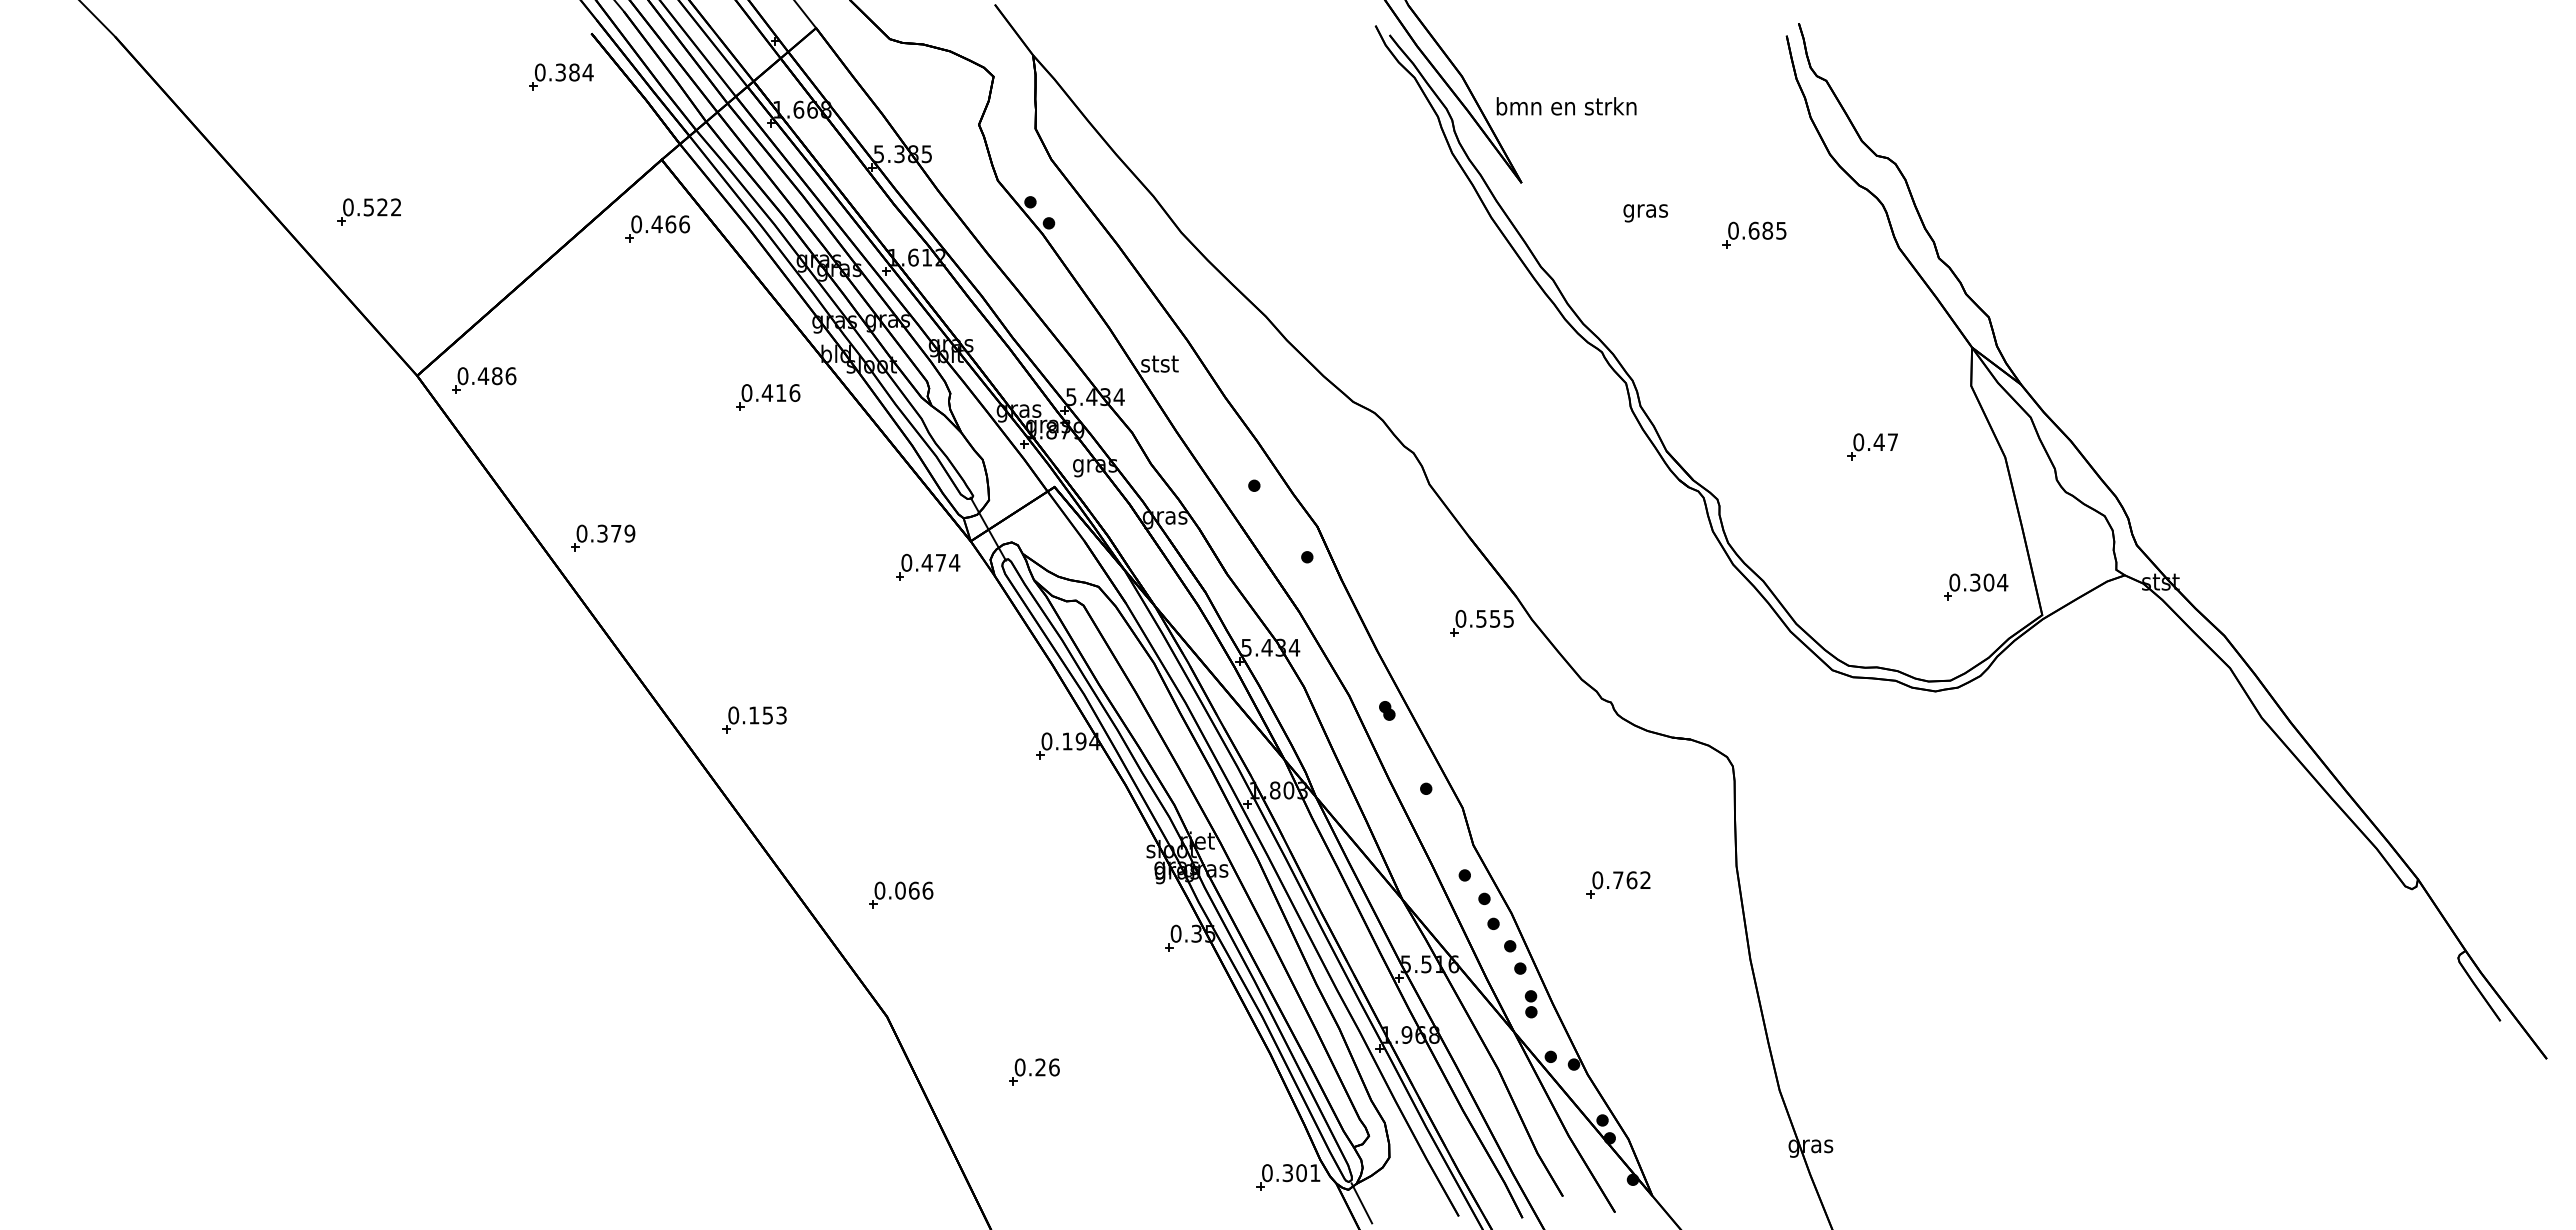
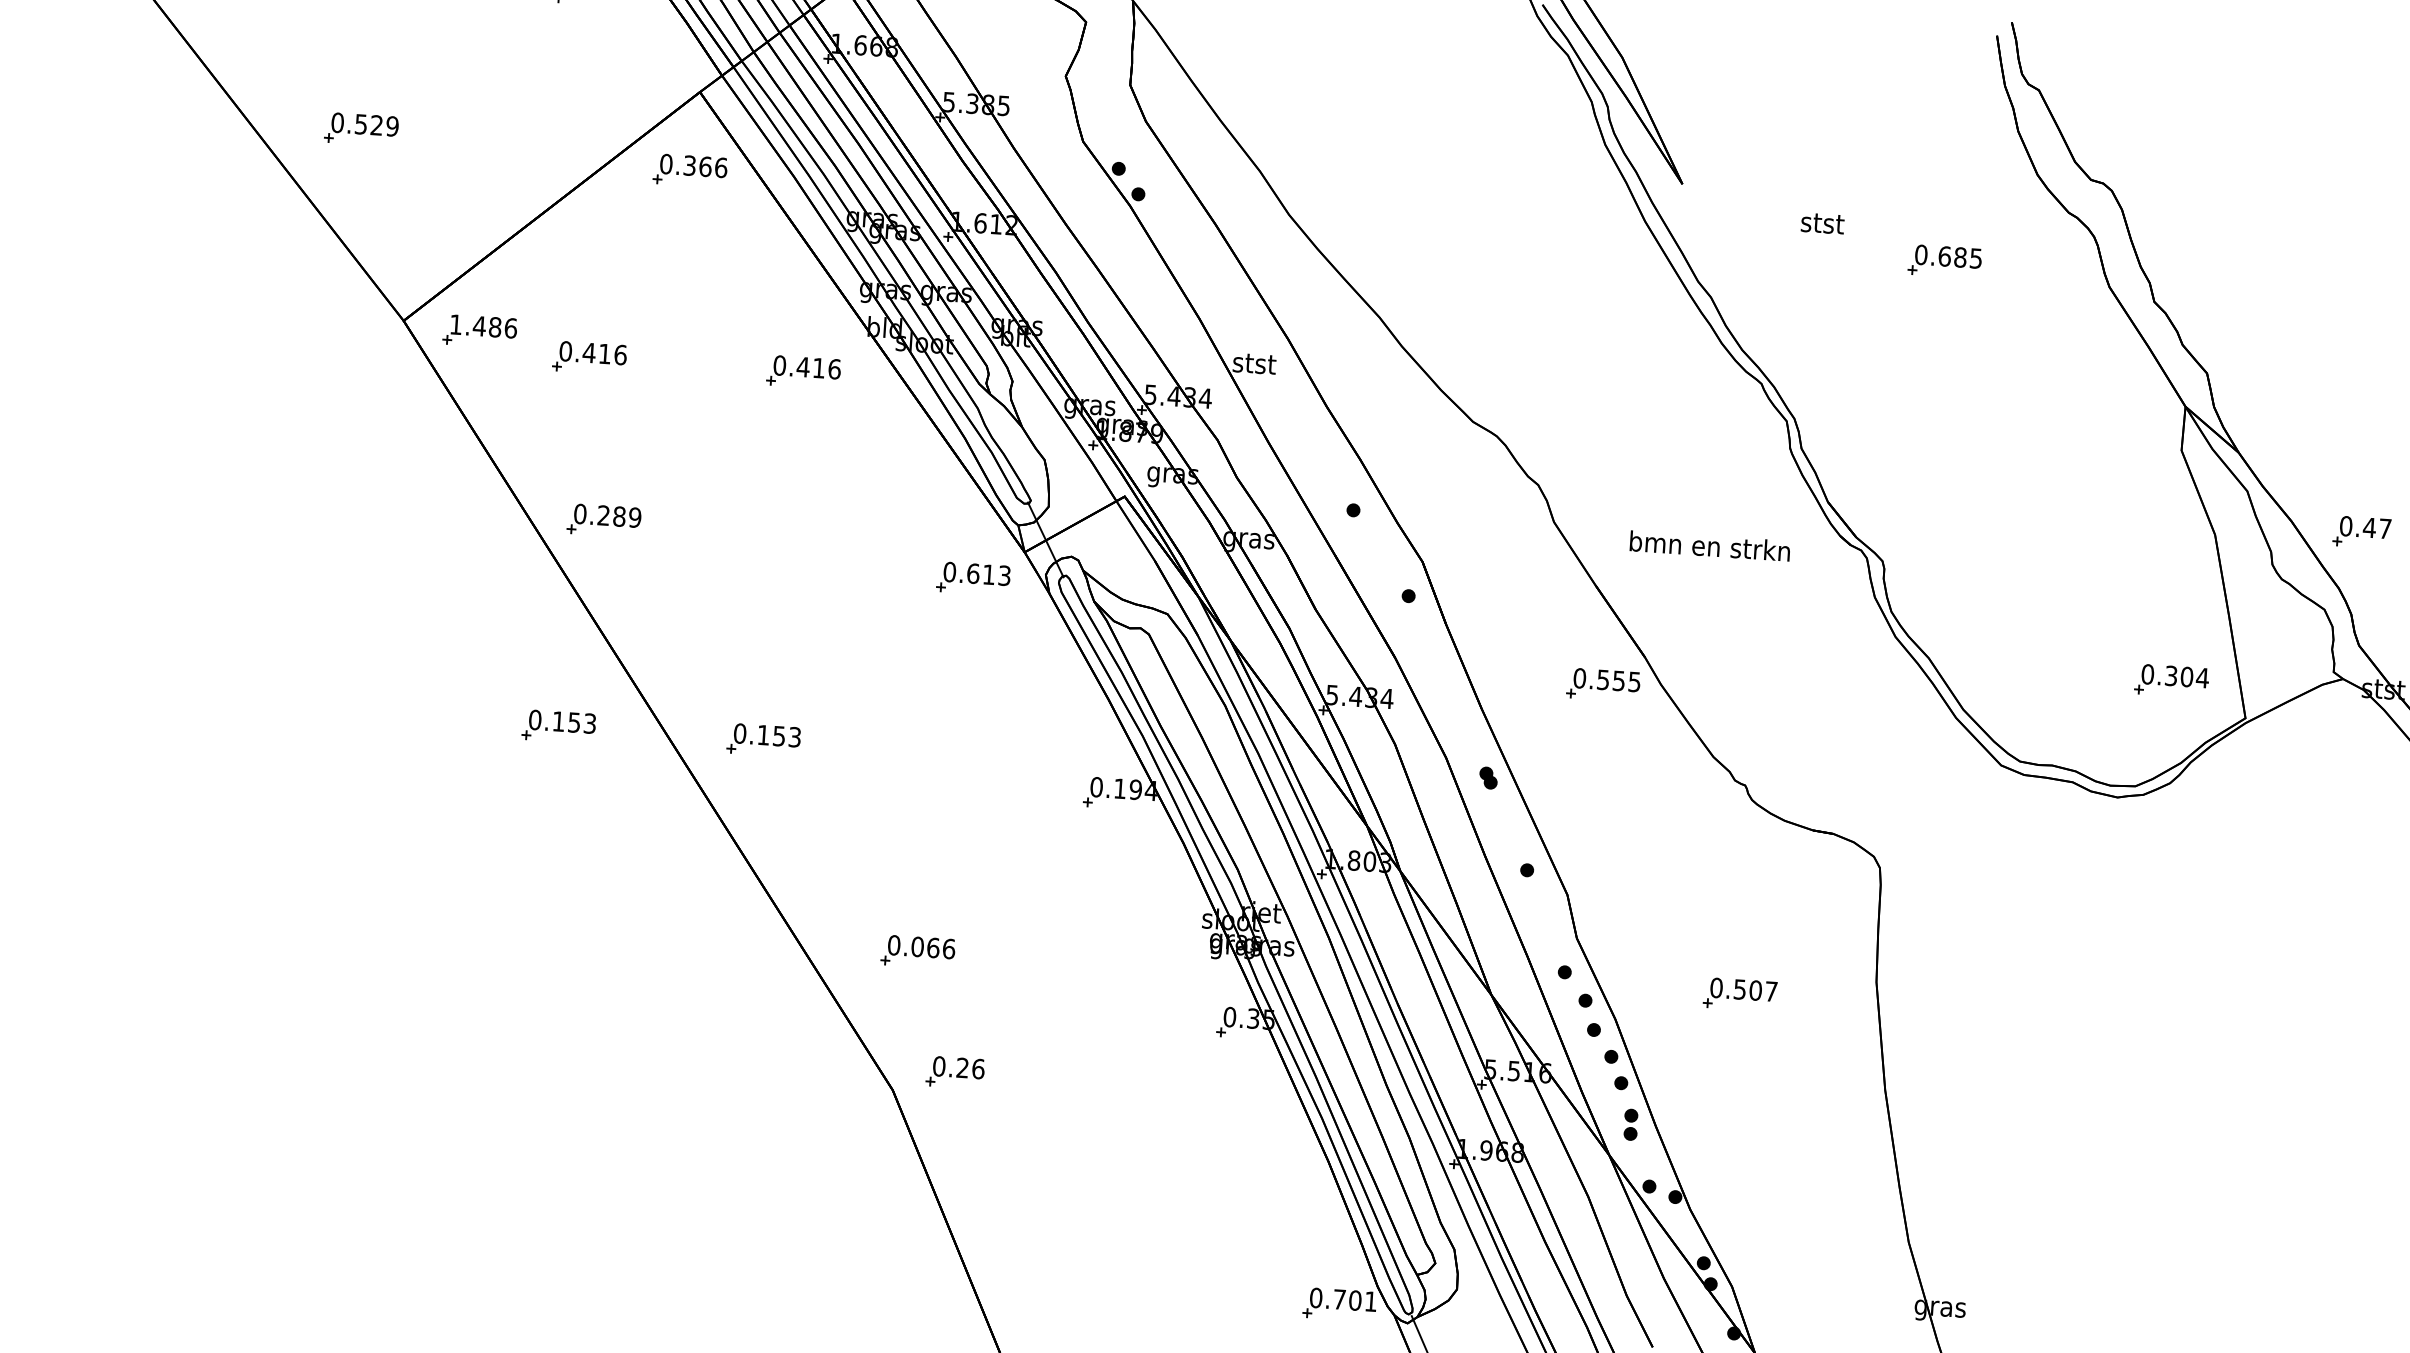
text: (1566, 106) -> (1709, 546), moved
text: (395, 207) -> (391, 126), 0.522 -> 0.529
text: (1645, 211) -> (1822, 226), gras -> stst
text: (656, 224) -> (689, 165), 0.466 -> 0.366
text: (462, 376) -> (455, 325), 0.486 -> 1.486
part: (581, 397) -> (590, 358), added
part: (1872, 446) -> (2361, 532), moved
text: (609, 533) -> (611, 515), 0.379 -> 0.289
text: (940, 562) -> (988, 574), 0.474 -> 0.613
part: (575, 719) -> (558, 726), added
text: (1631, 880) -> (1755, 990), 0.762 -> 0.507
part: (1034, 1071) -> (955, 1072), moved
text: (1287, 1173) -> (1339, 1300), 0.301 -> 0.701

